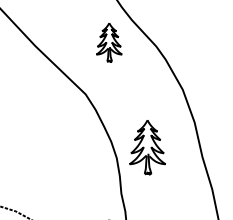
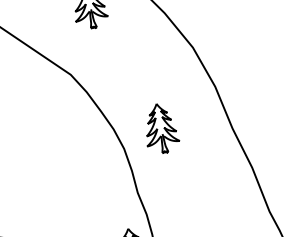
part: (147, 147) -> (160, 128), size x0.71

